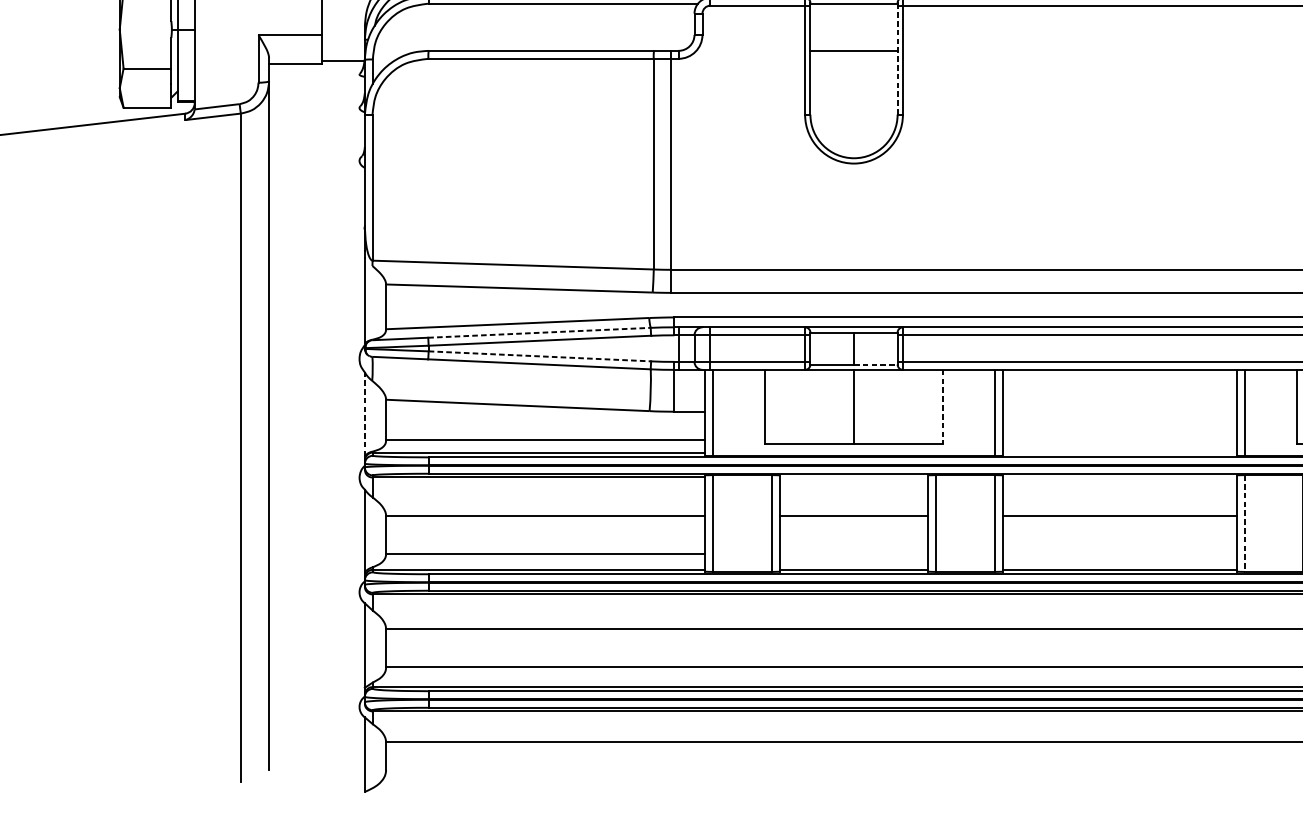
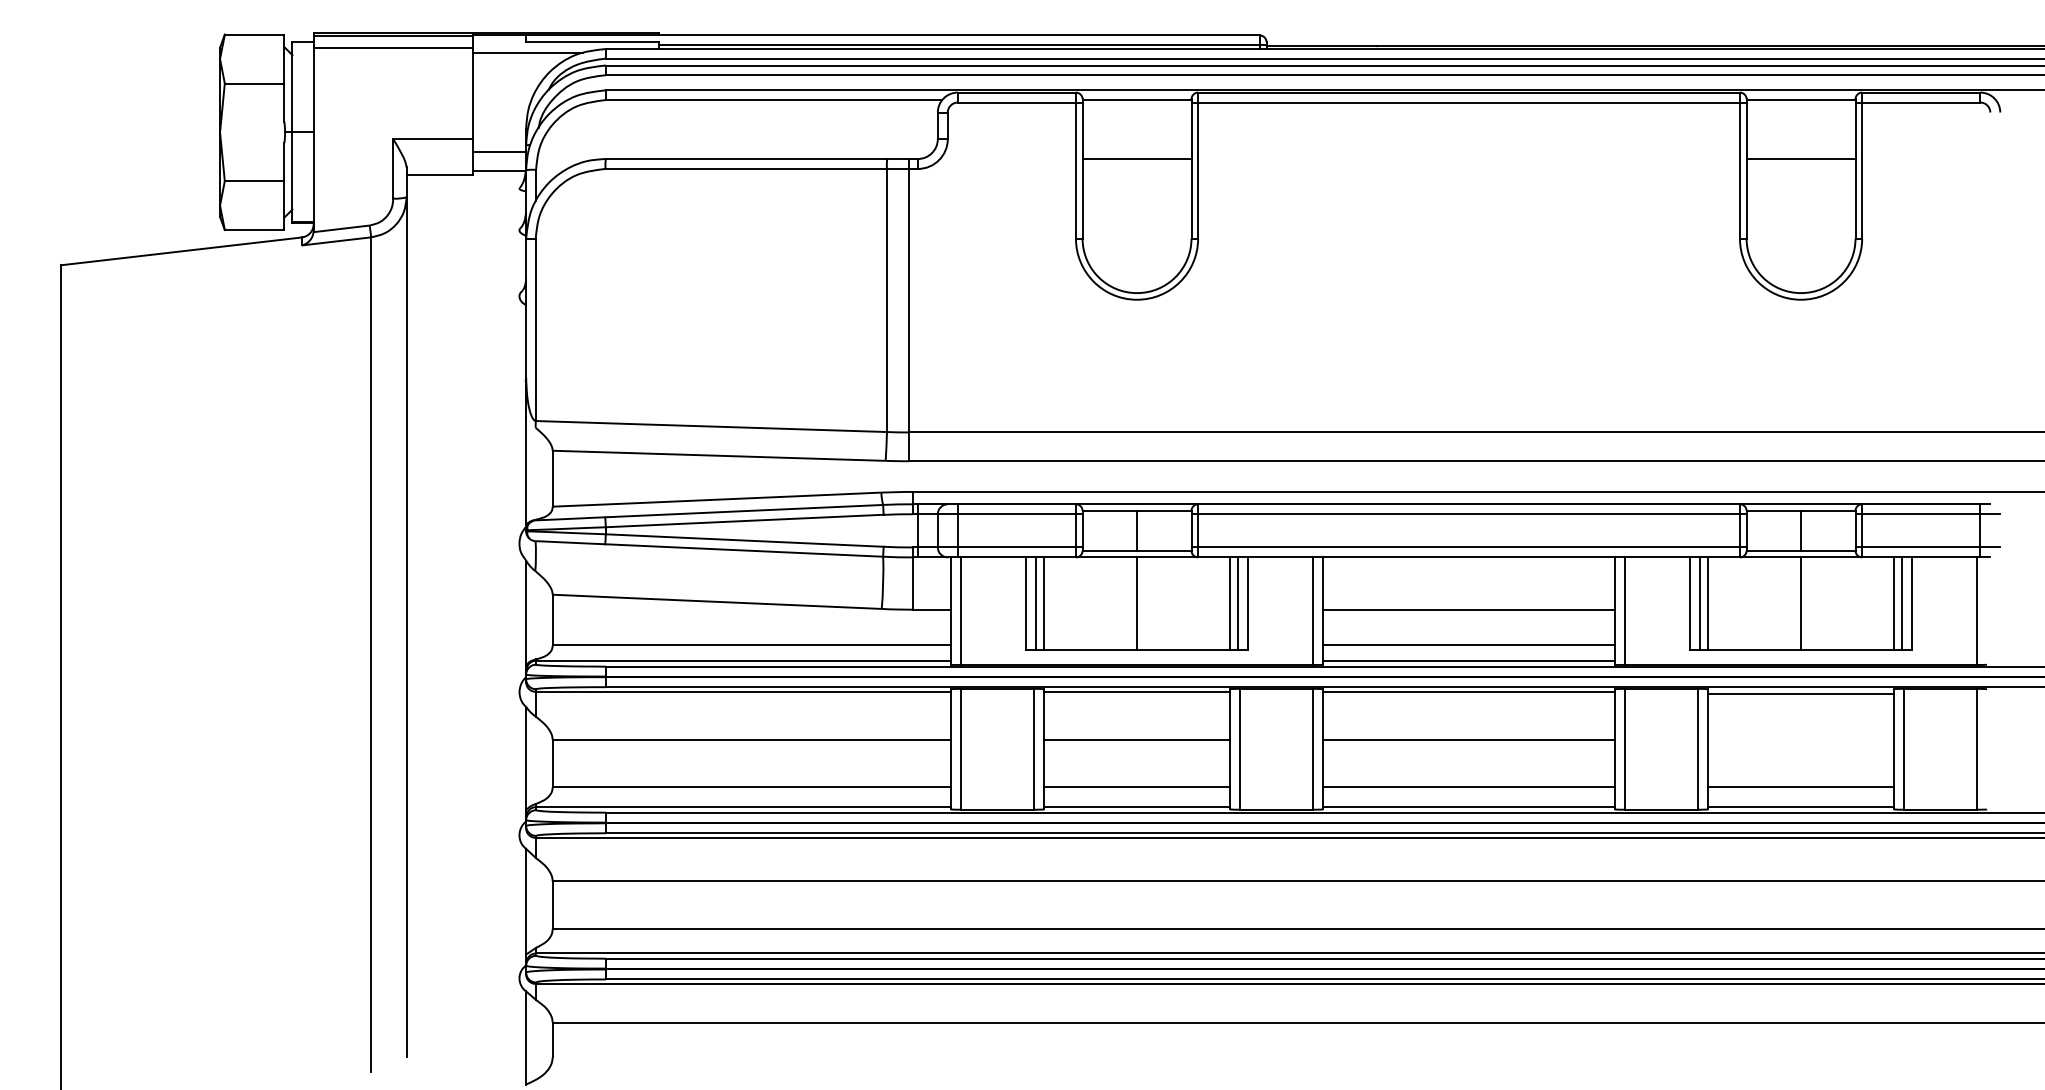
line: (343, 45) -> (499, 152), added
line: (897, 60) -> (1191, 170), dashed -> solid
line: (539, 333) -> (744, 511), dashed -> solid
line: (540, 356) -> (745, 540), dashed -> solid
line: (876, 364) -> (1164, 550), dashed -> solid
line: (772, 406) -> (1035, 603), added
line: (779, 406) -> (1044, 603), added
line: (928, 406) -> (1230, 603), added
line: (935, 406) -> (1238, 603), added
line: (943, 407) -> (1248, 604), dashed -> solid
line: (1119, 411) -> (1468, 609), added
line: (365, 413) -> (526, 612), dashed -> solid
line: (1119, 440) -> (1468, 645), added
line: (1119, 452) -> (1468, 660), added
line: (854, 477) -> (1137, 691), added
line: (1119, 477) -> (1468, 691), added
line: (1245, 523) -> (1625, 749), dashed -> solid
line: (854, 554) -> (1137, 787), added
line: (1119, 554) -> (1468, 787), added

